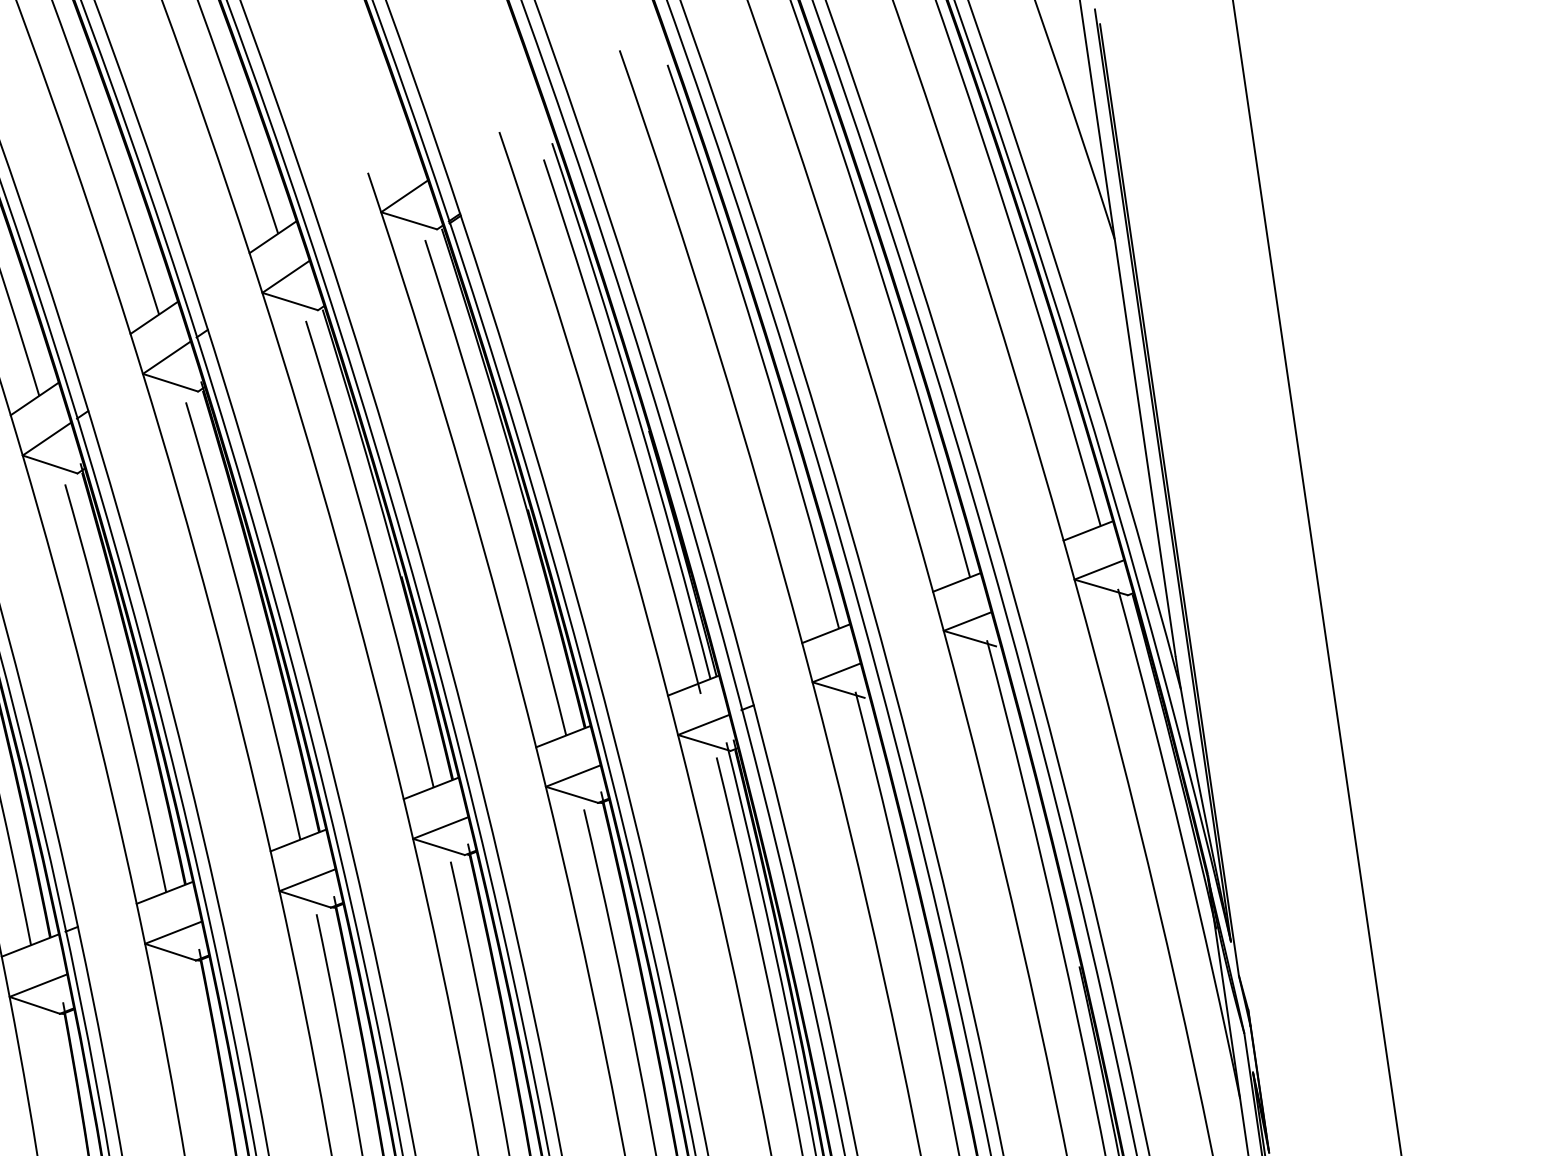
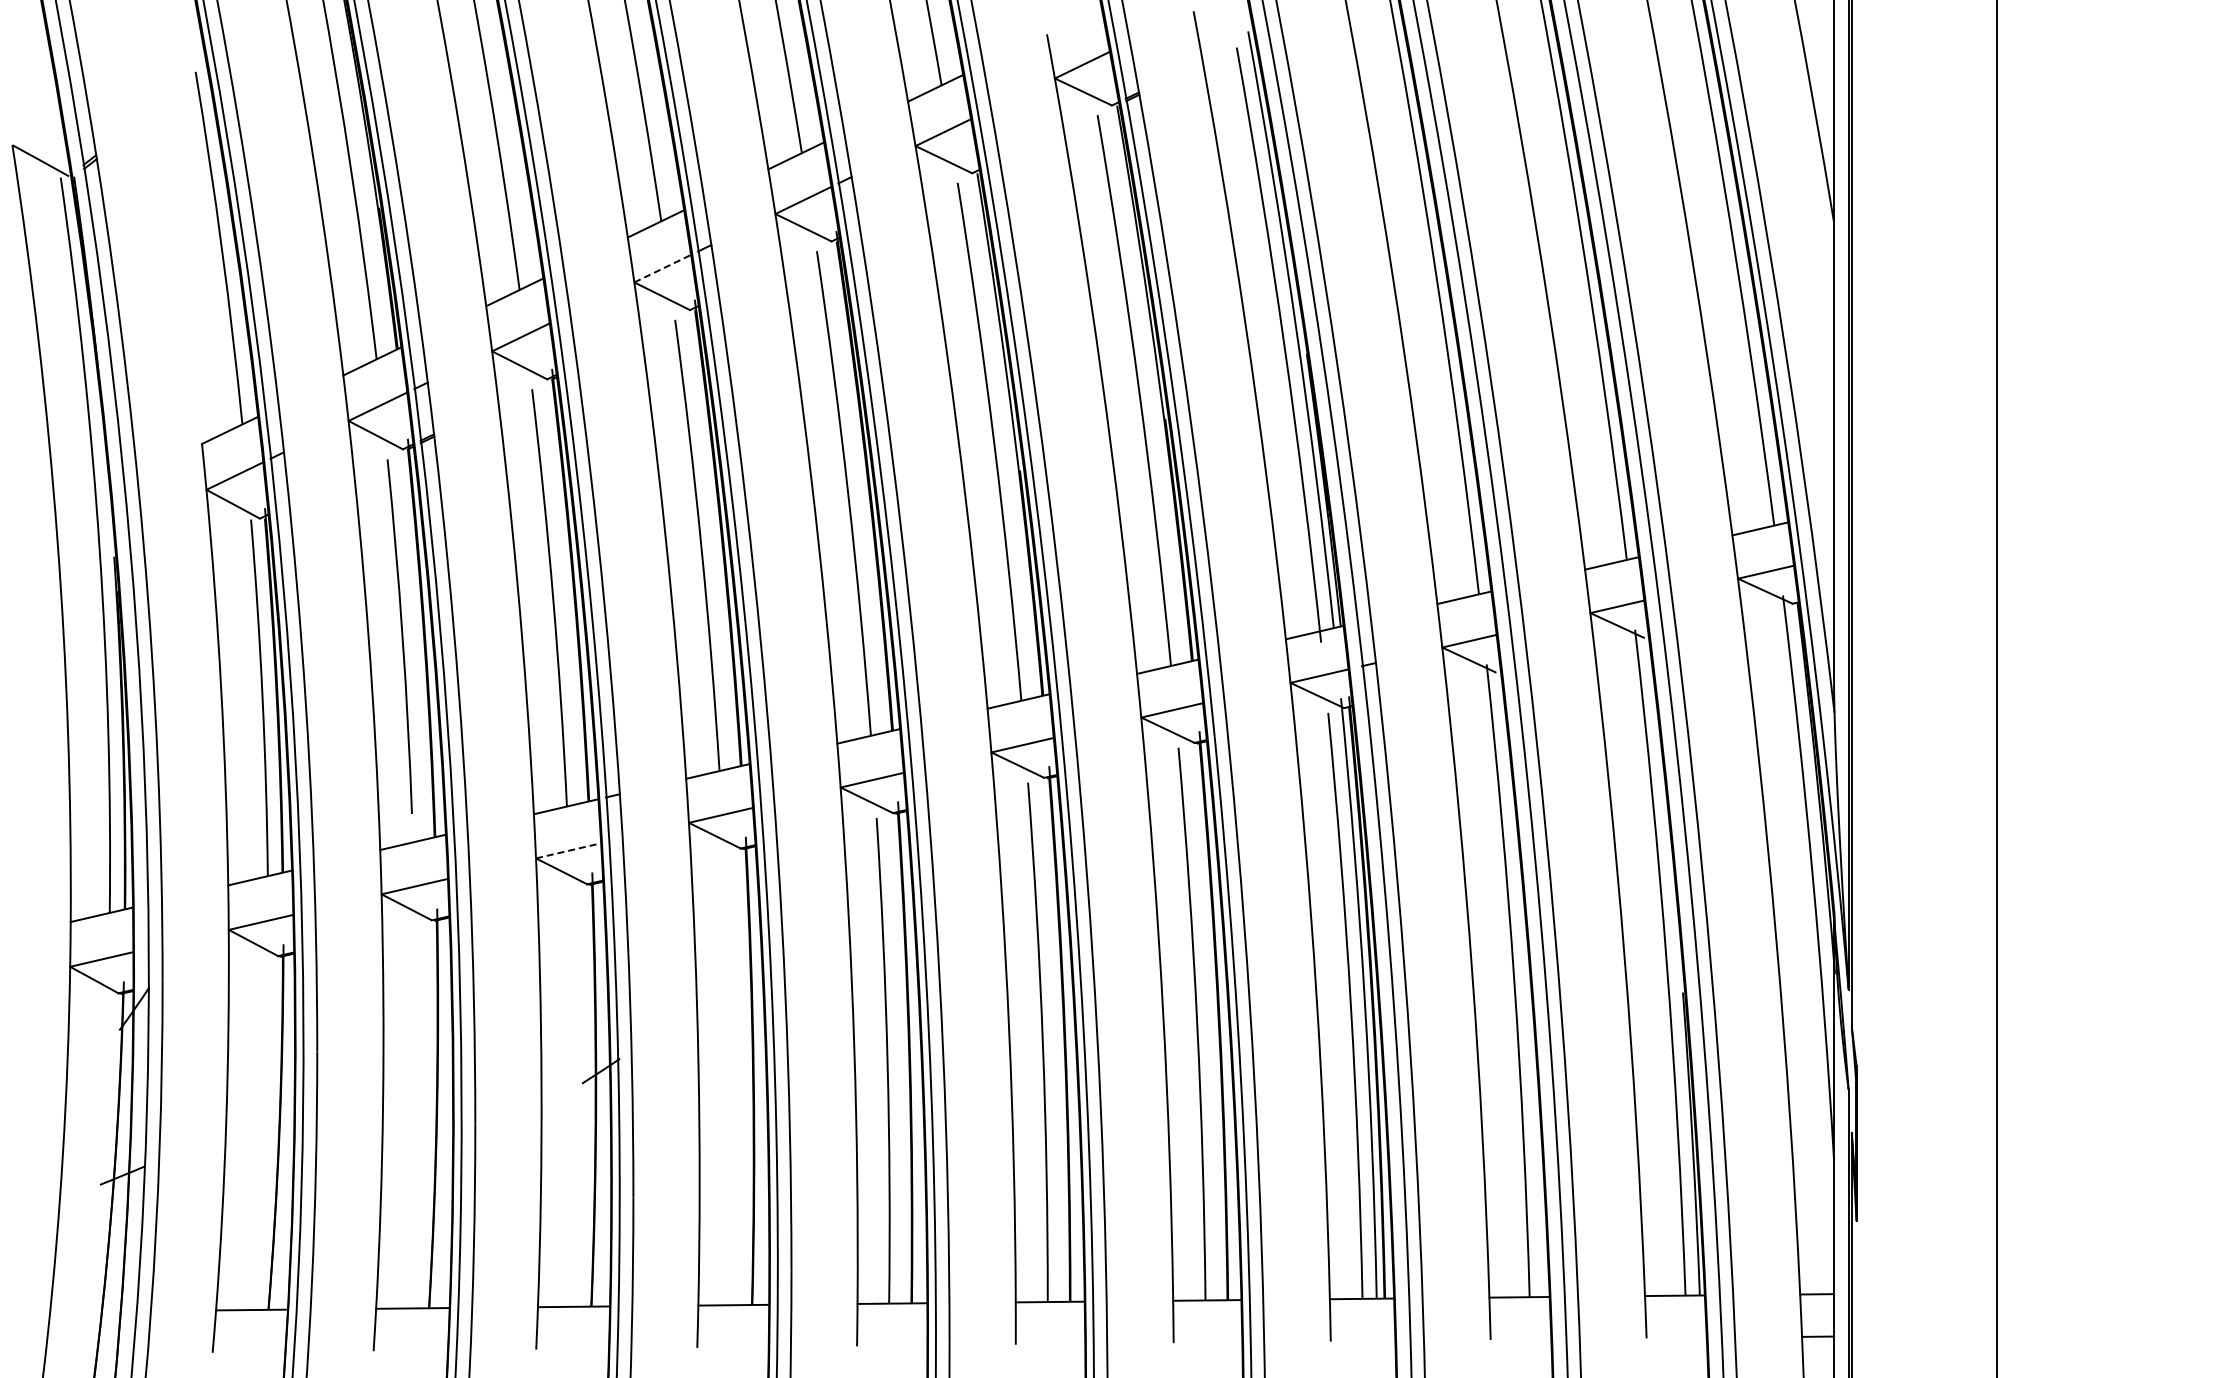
line: (46, 438) -> (662, 268), solid -> dashed
line: (38, 985) -> (568, 850), solid -> dashed

